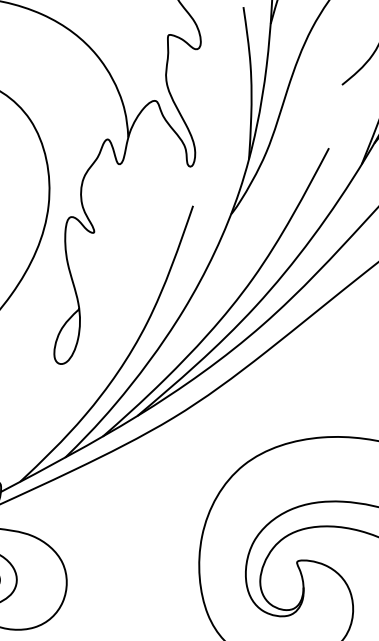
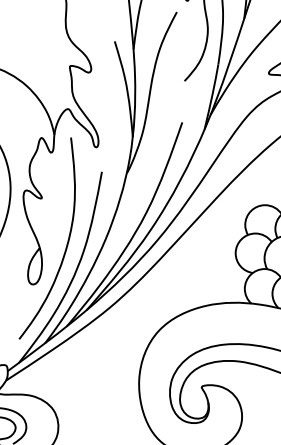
curve: (121, 308) -> (66, 243), added

